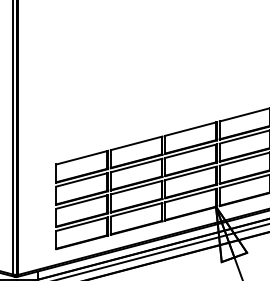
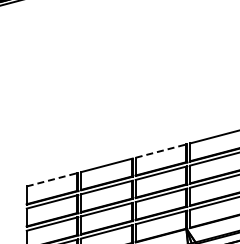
line: (191, 129) -> (161, 151), solid -> dashed
line: (82, 157) -> (52, 179), solid -> dashed

